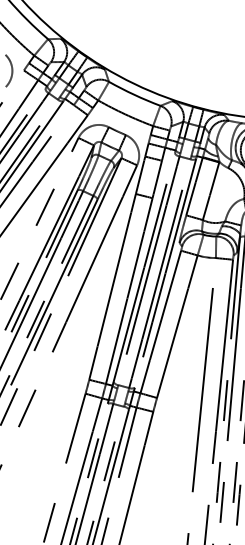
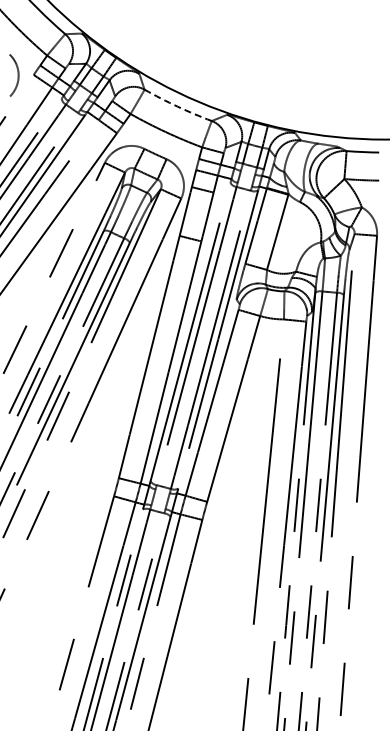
arc: (134, 94) -> (177, 106), solid -> dashed

